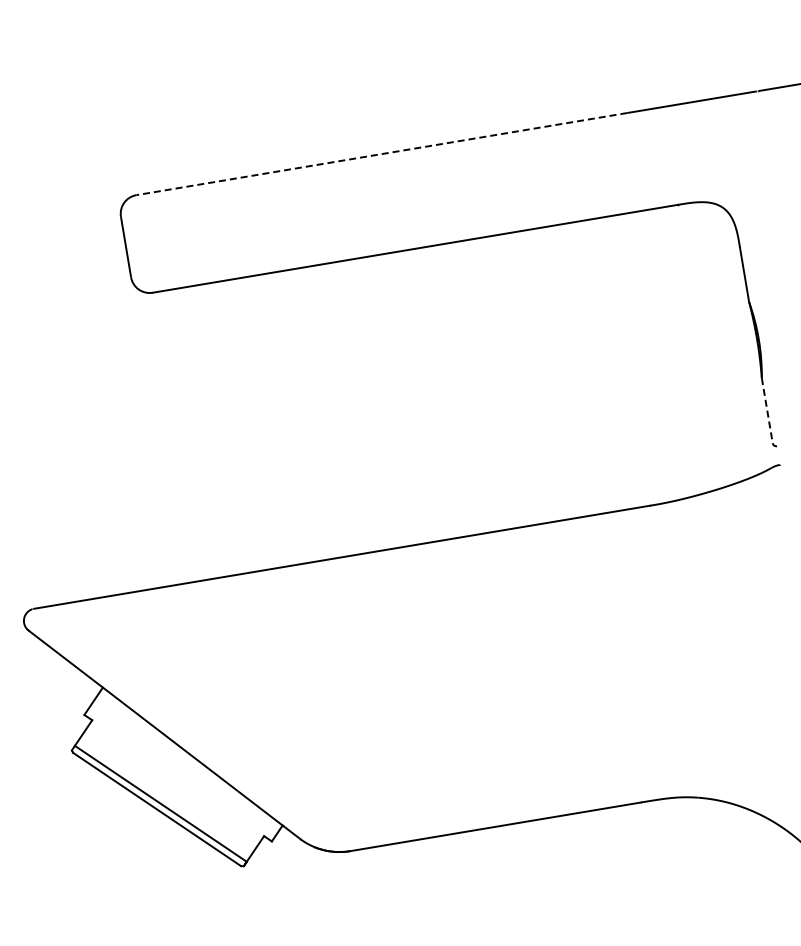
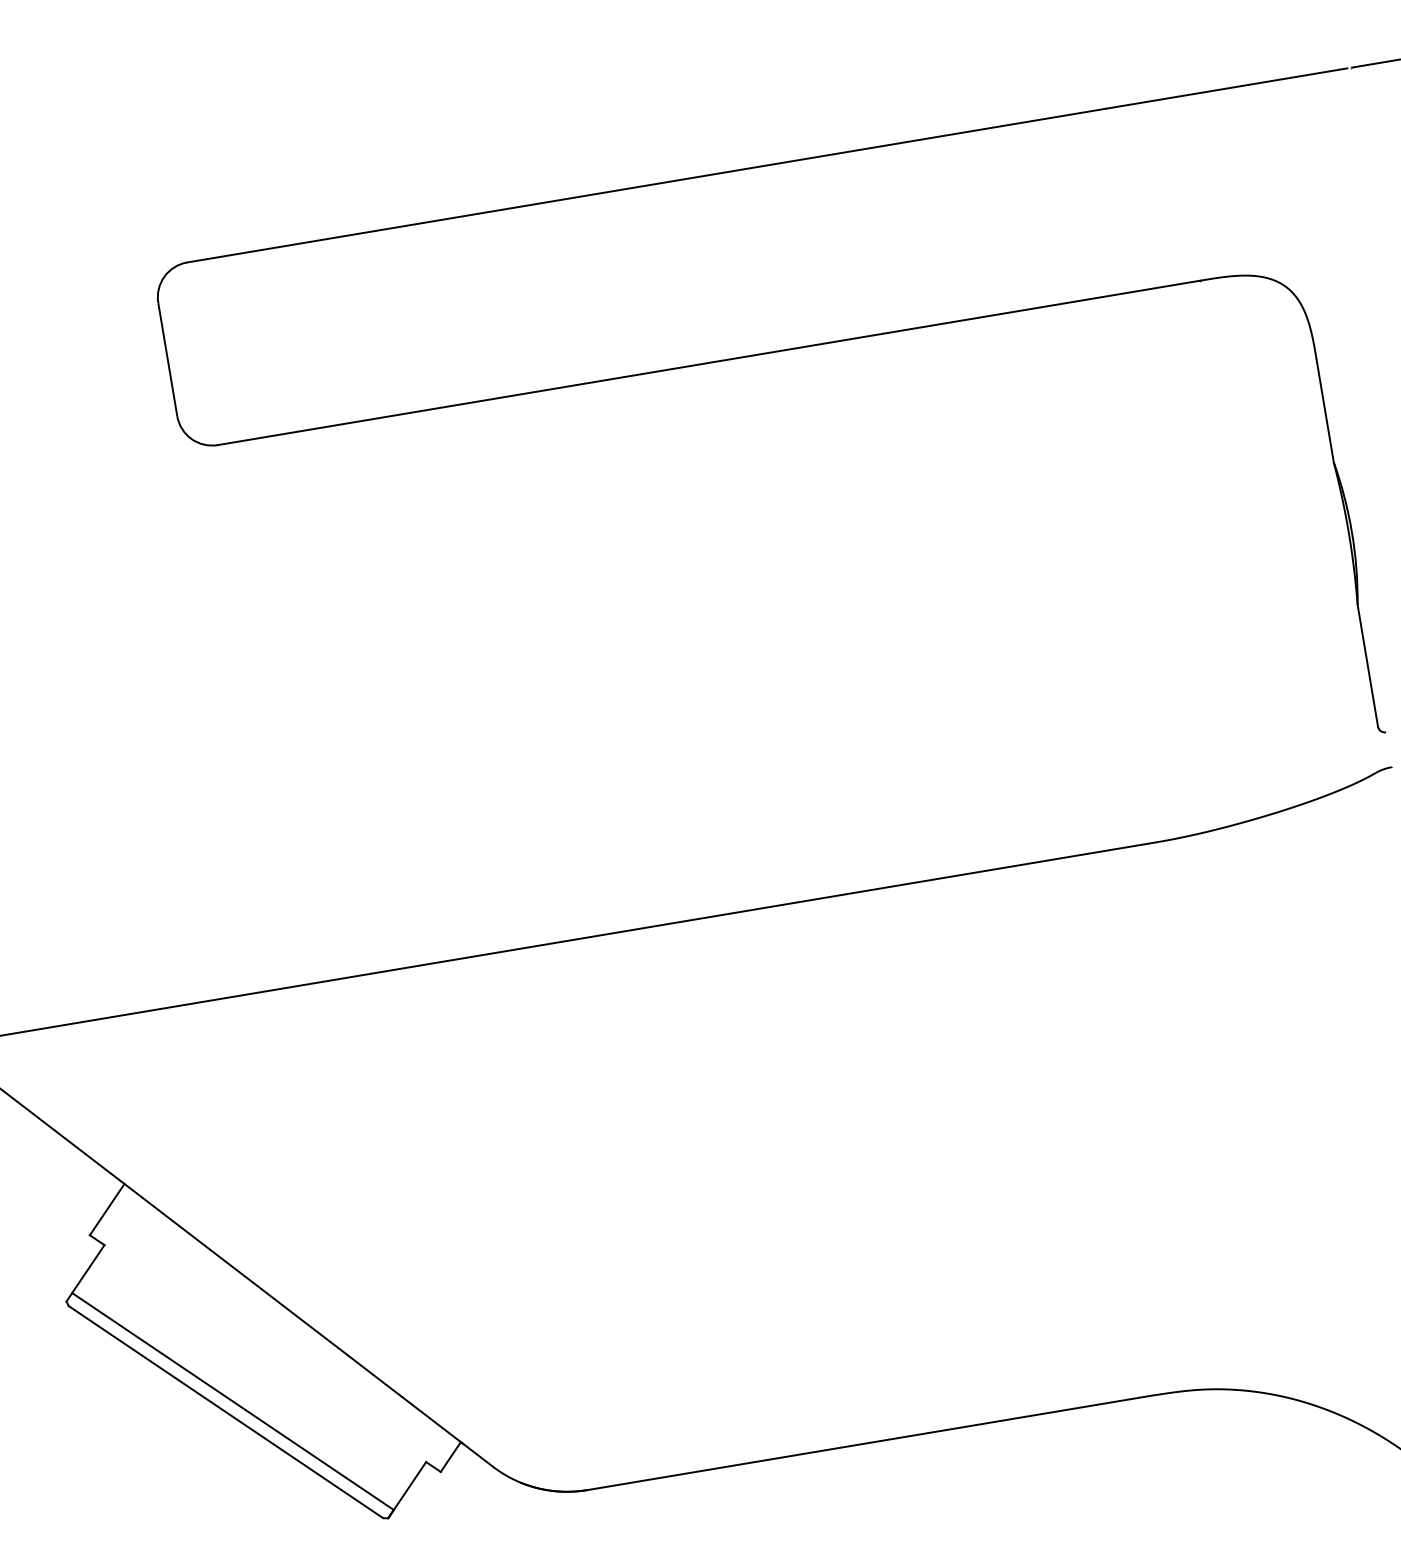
line: (381, 154) -> (645, 186), dashed -> solid
line: (767, 410) -> (1368, 665), dashed -> solid

